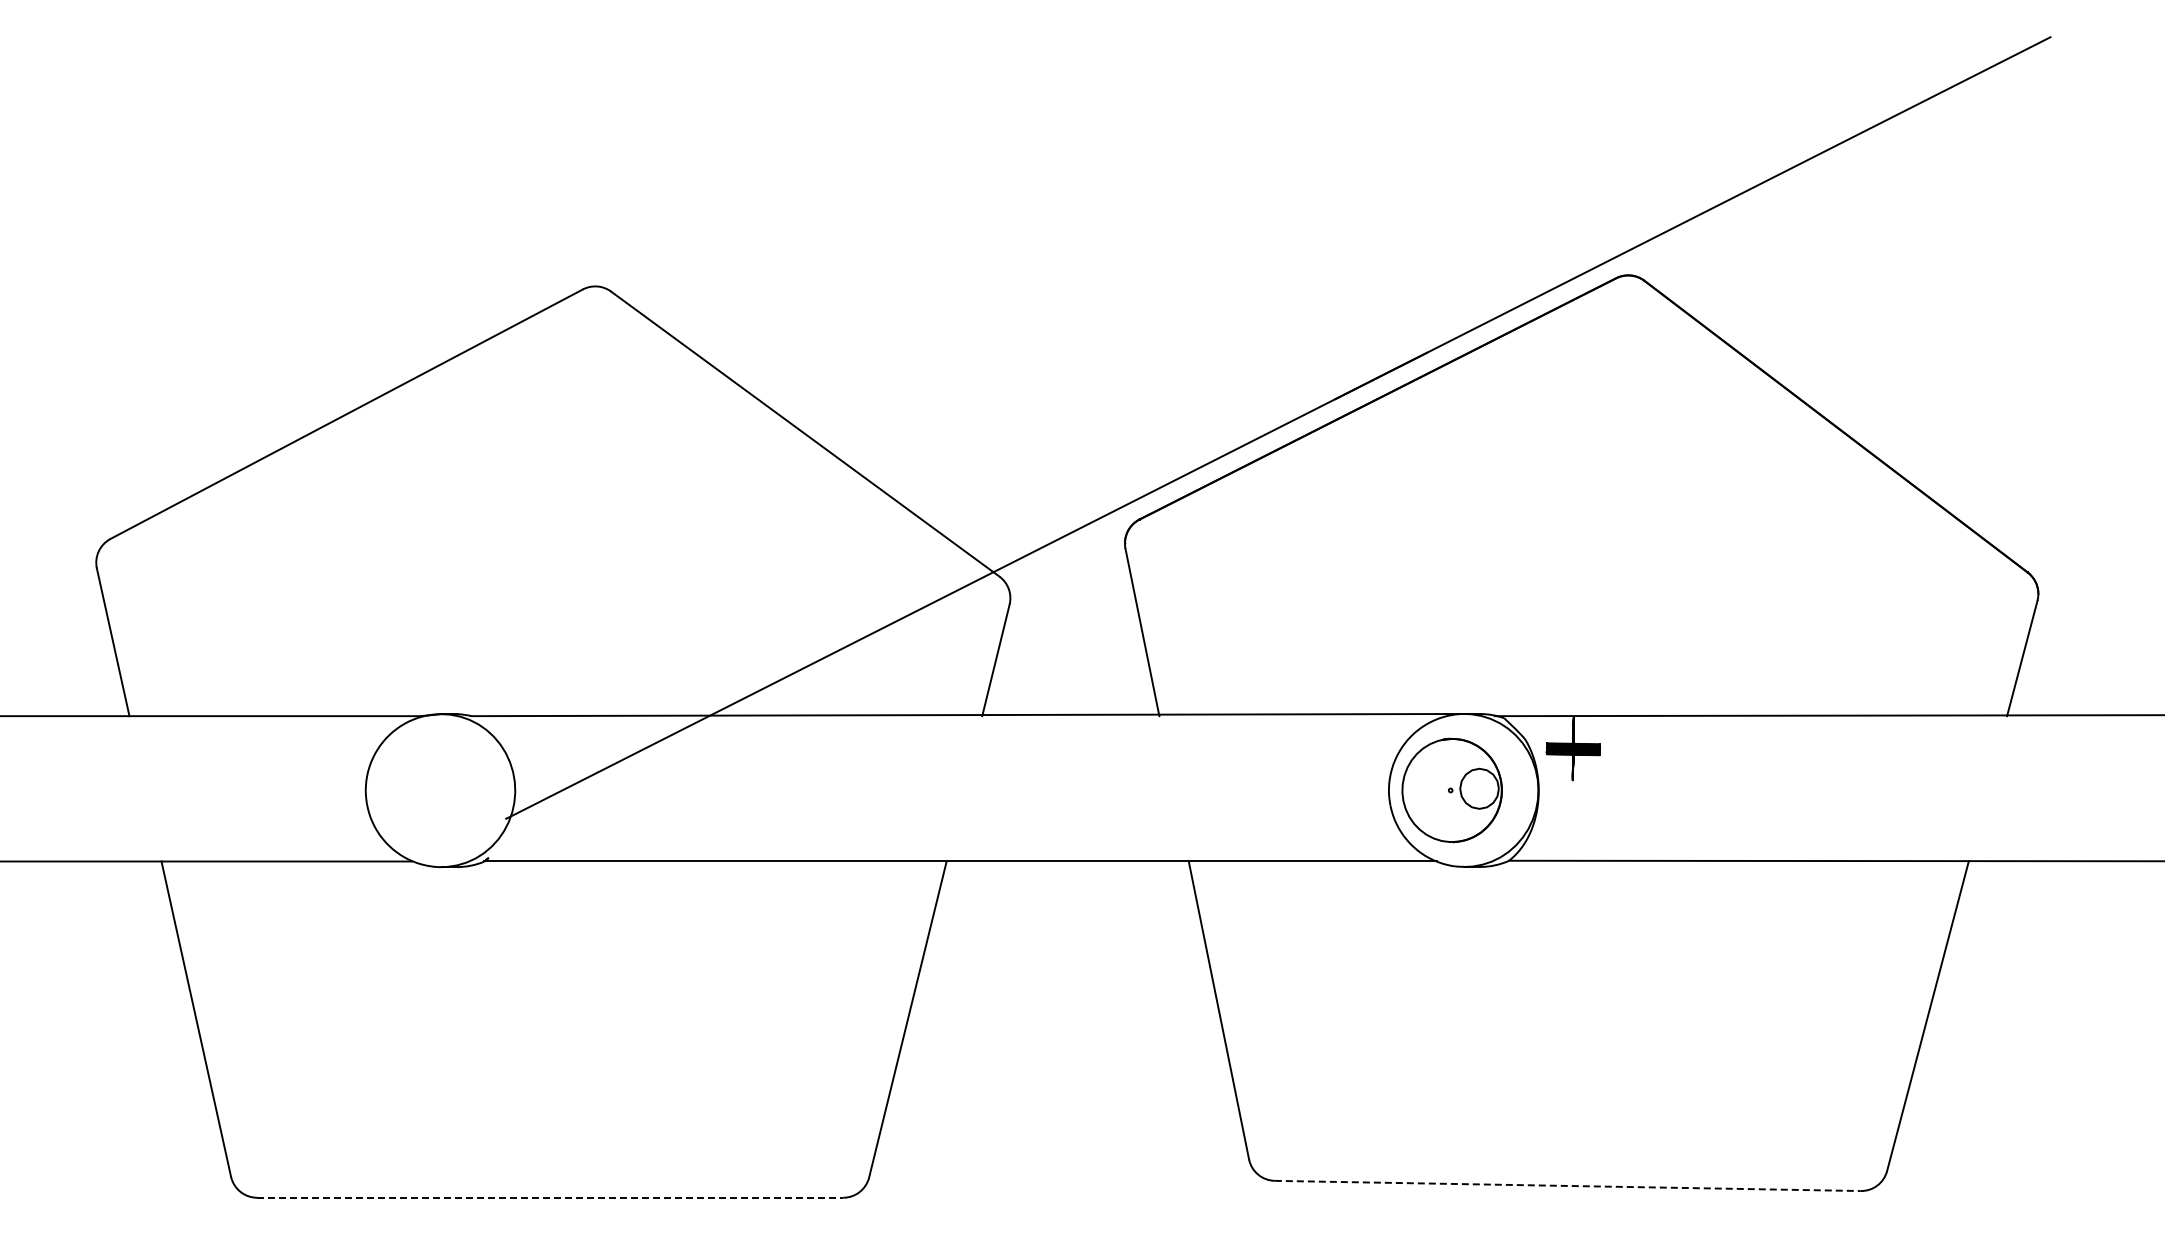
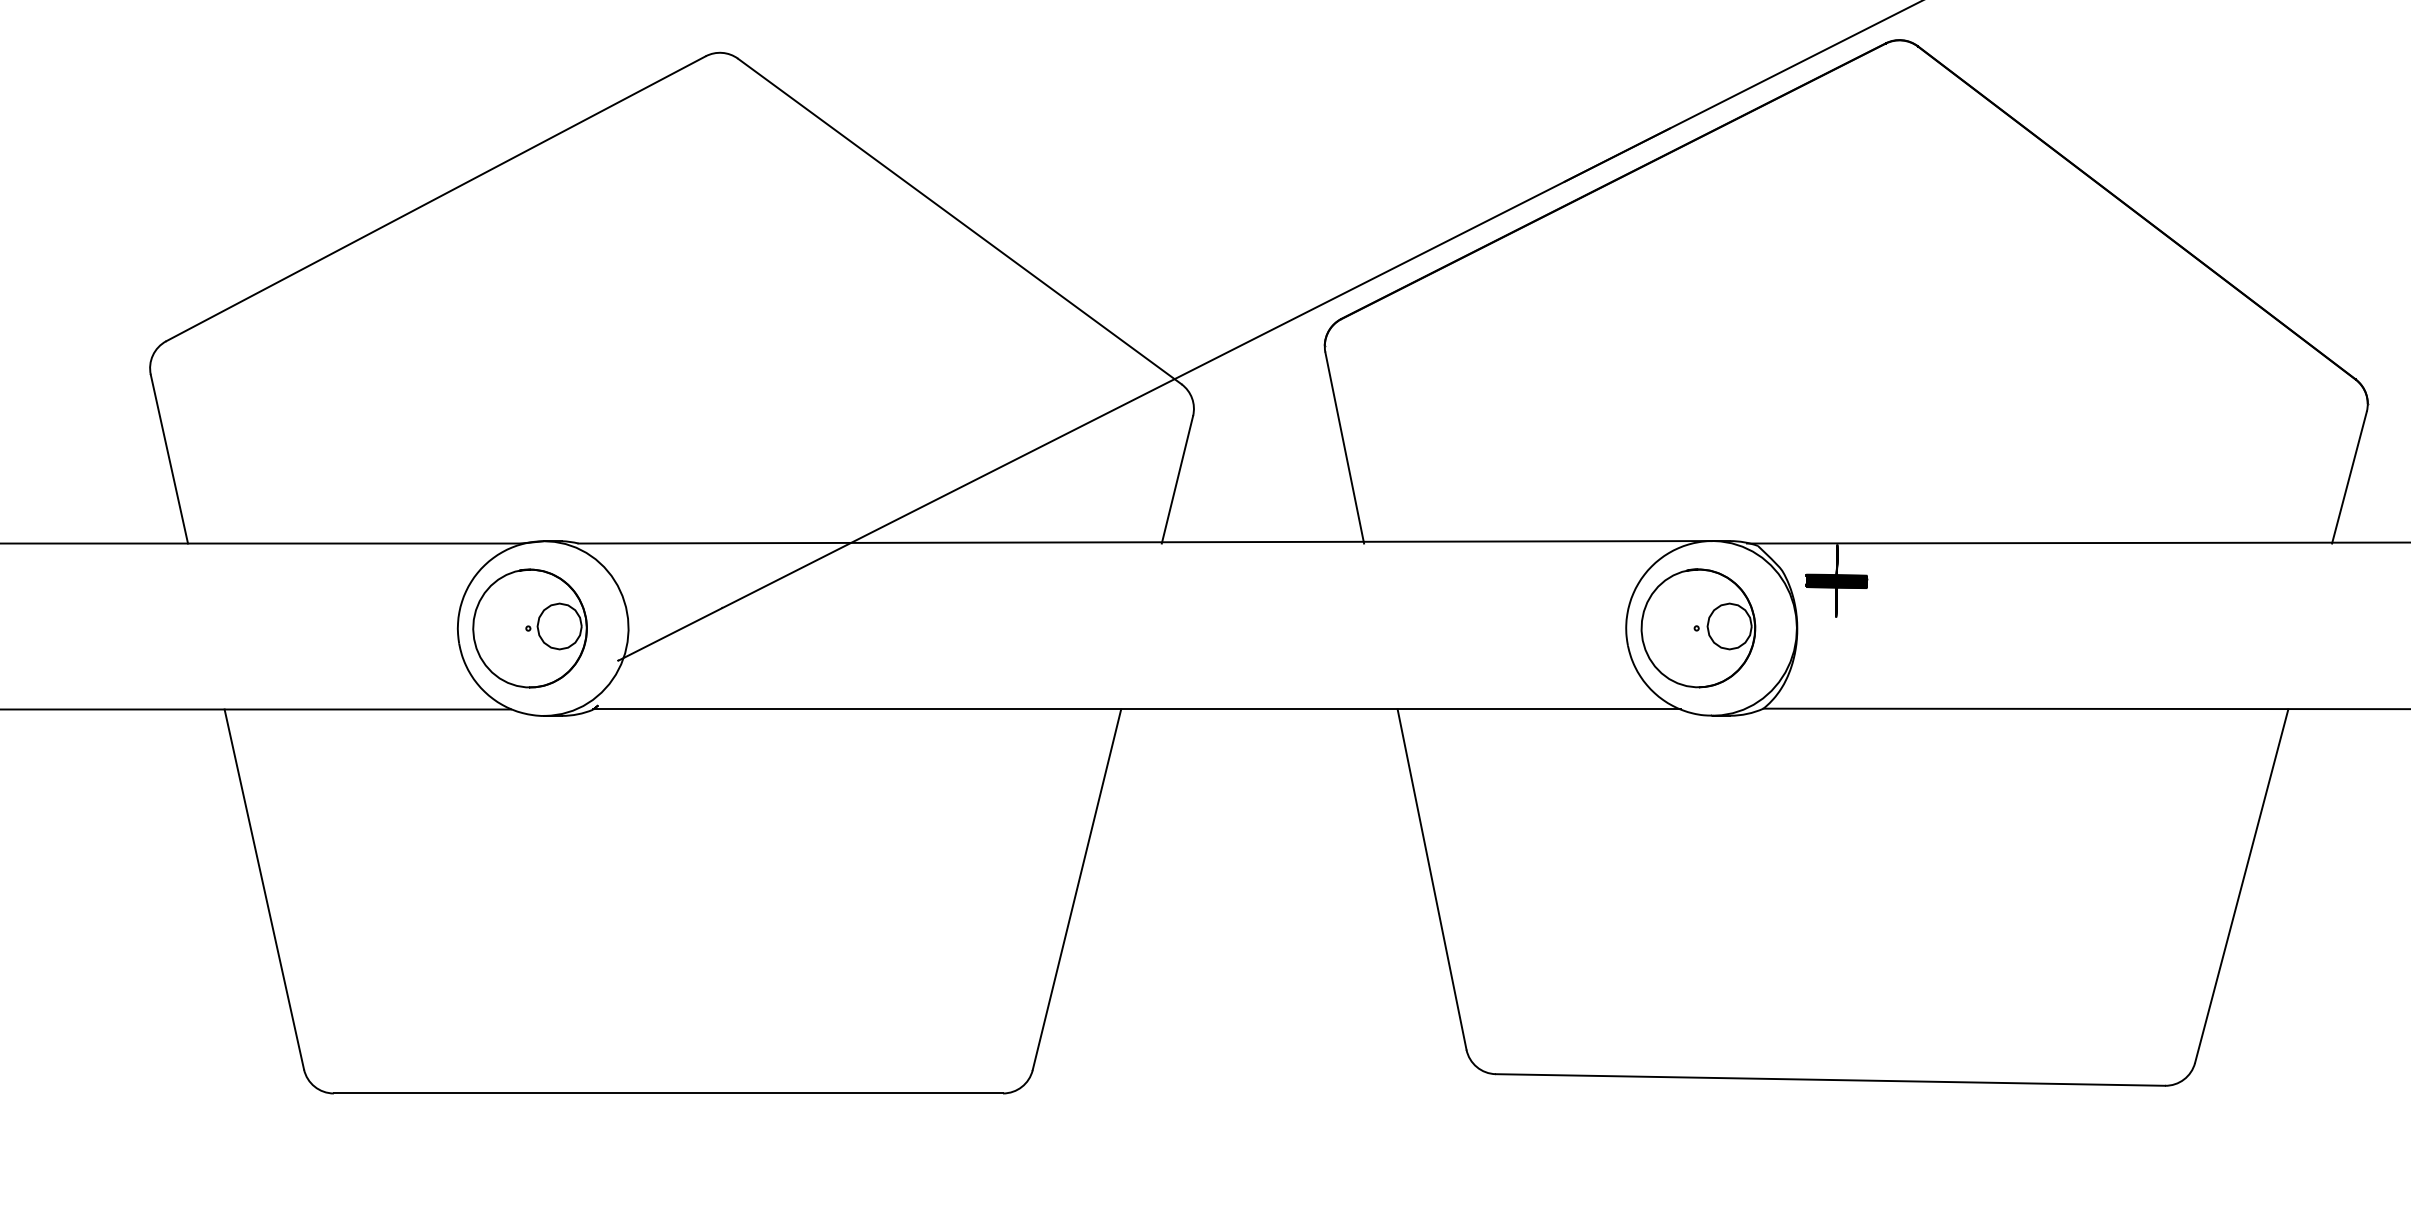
part: (428, 790) -> (529, 628), added
line: (1567, 1185) -> (1830, 1079), dashed -> solid
line: (550, 1197) -> (668, 1093), dashed -> solid

